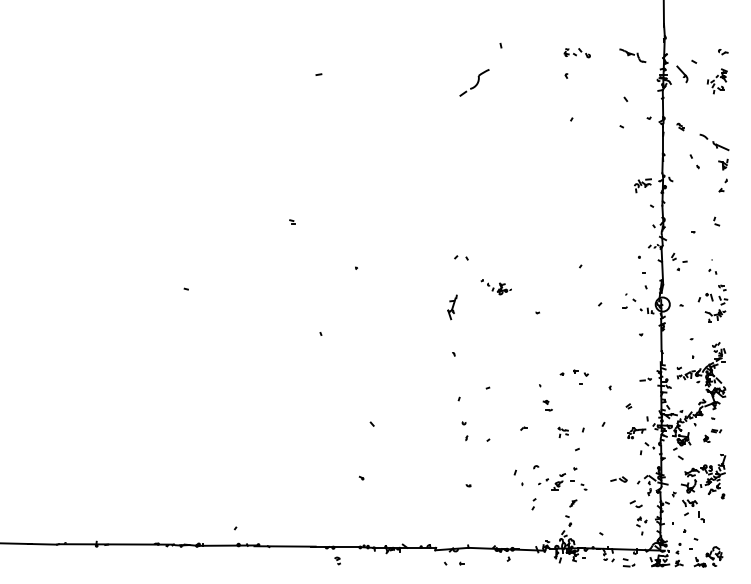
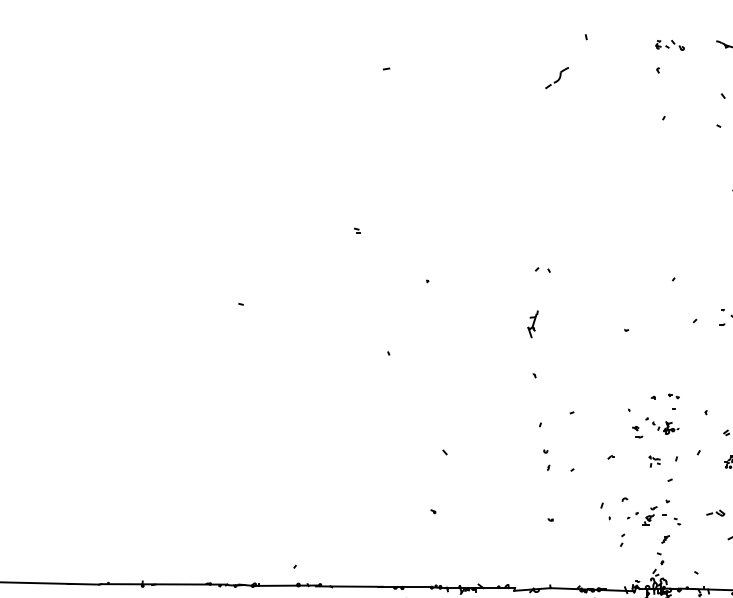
part: (474, 82) -> (557, 77), size x0.71
part: (495, 287) -> (661, 426), moved
part: (580, 372) -> (673, 395), size x0.62

